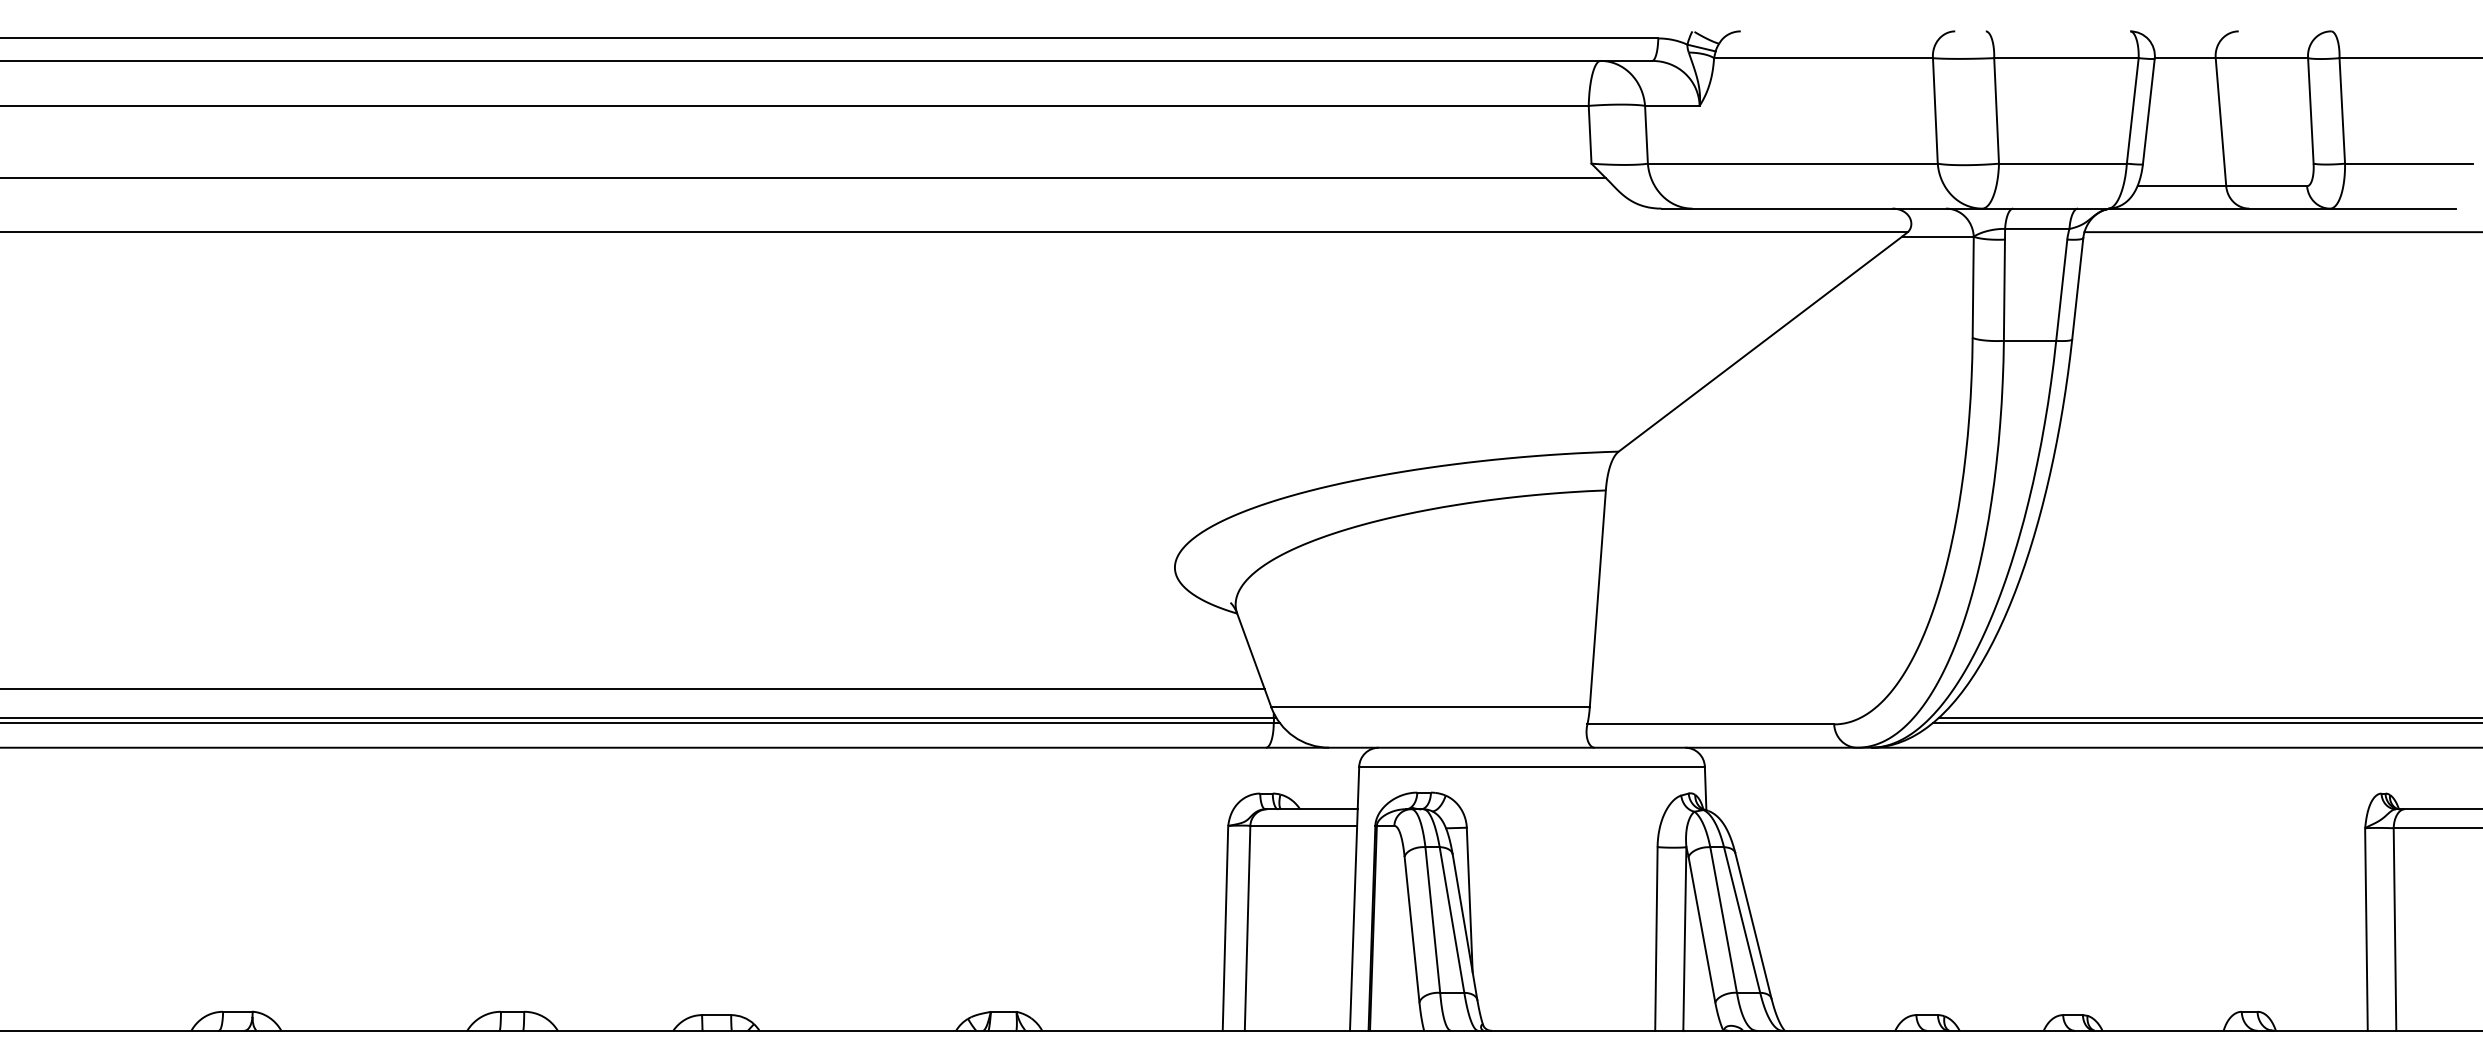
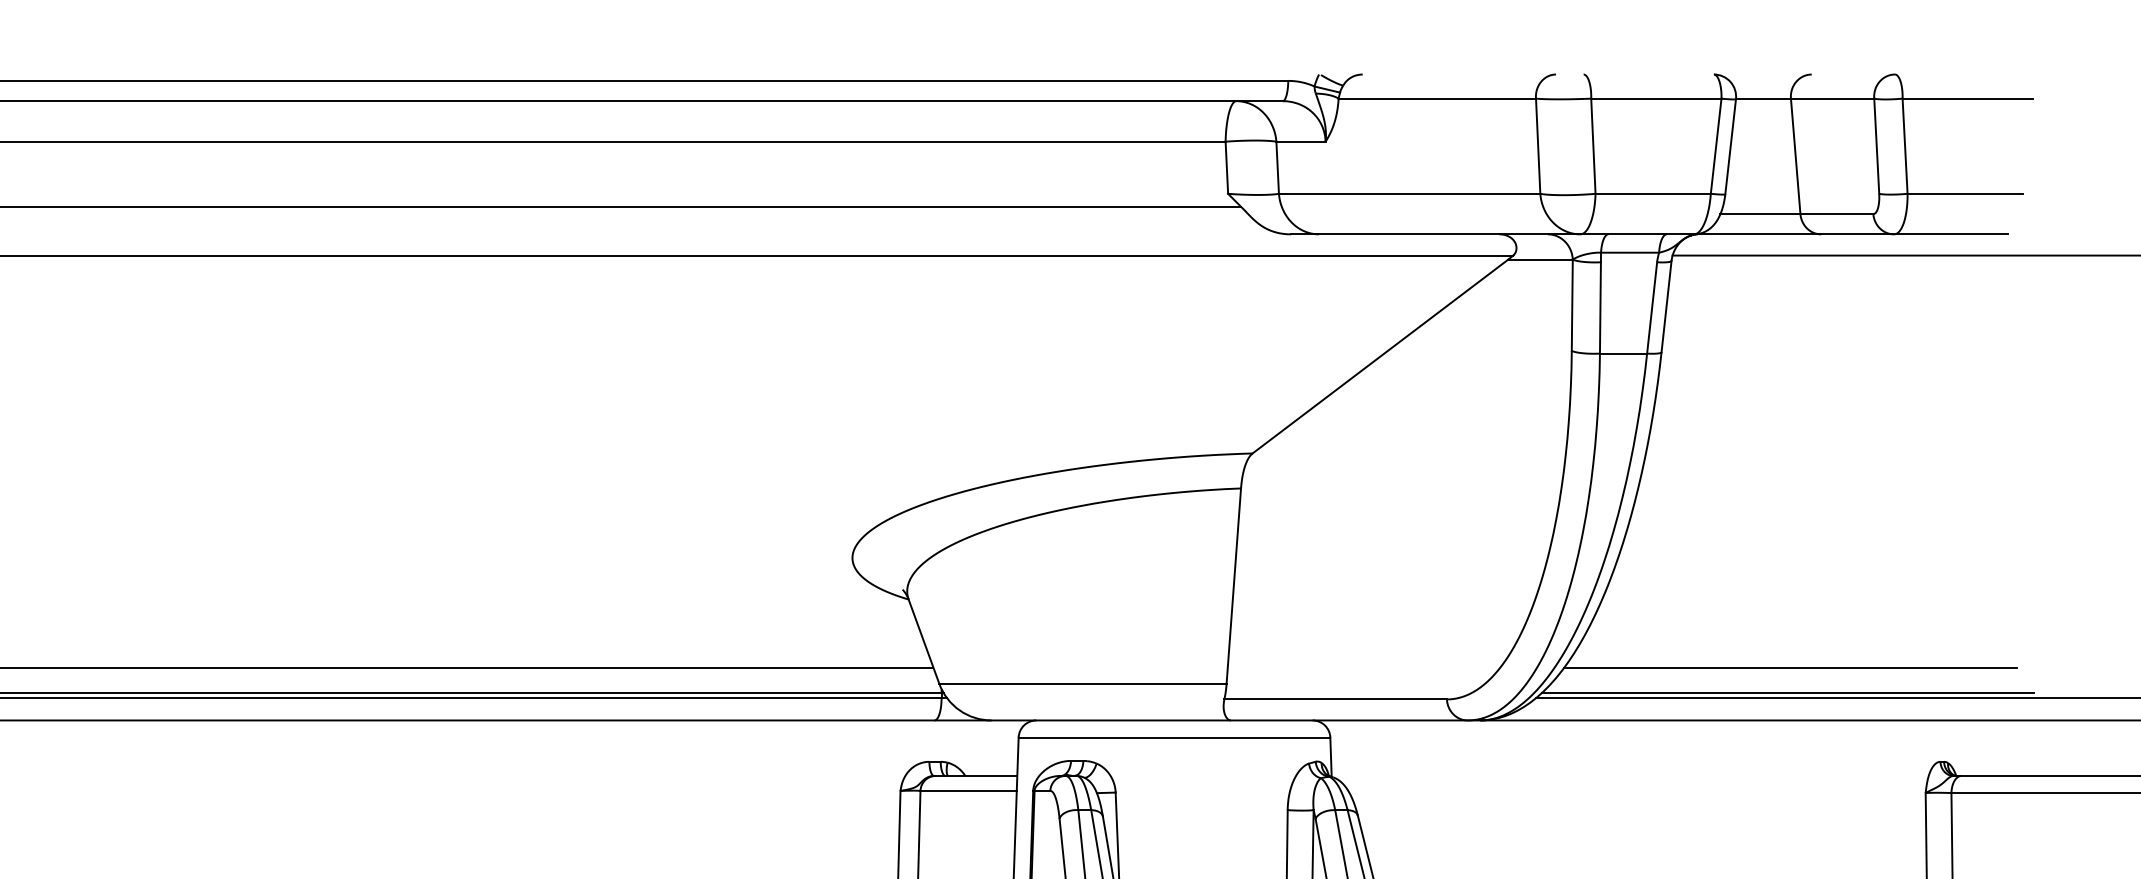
line: (2215, 689) -> (1790, 667), added

